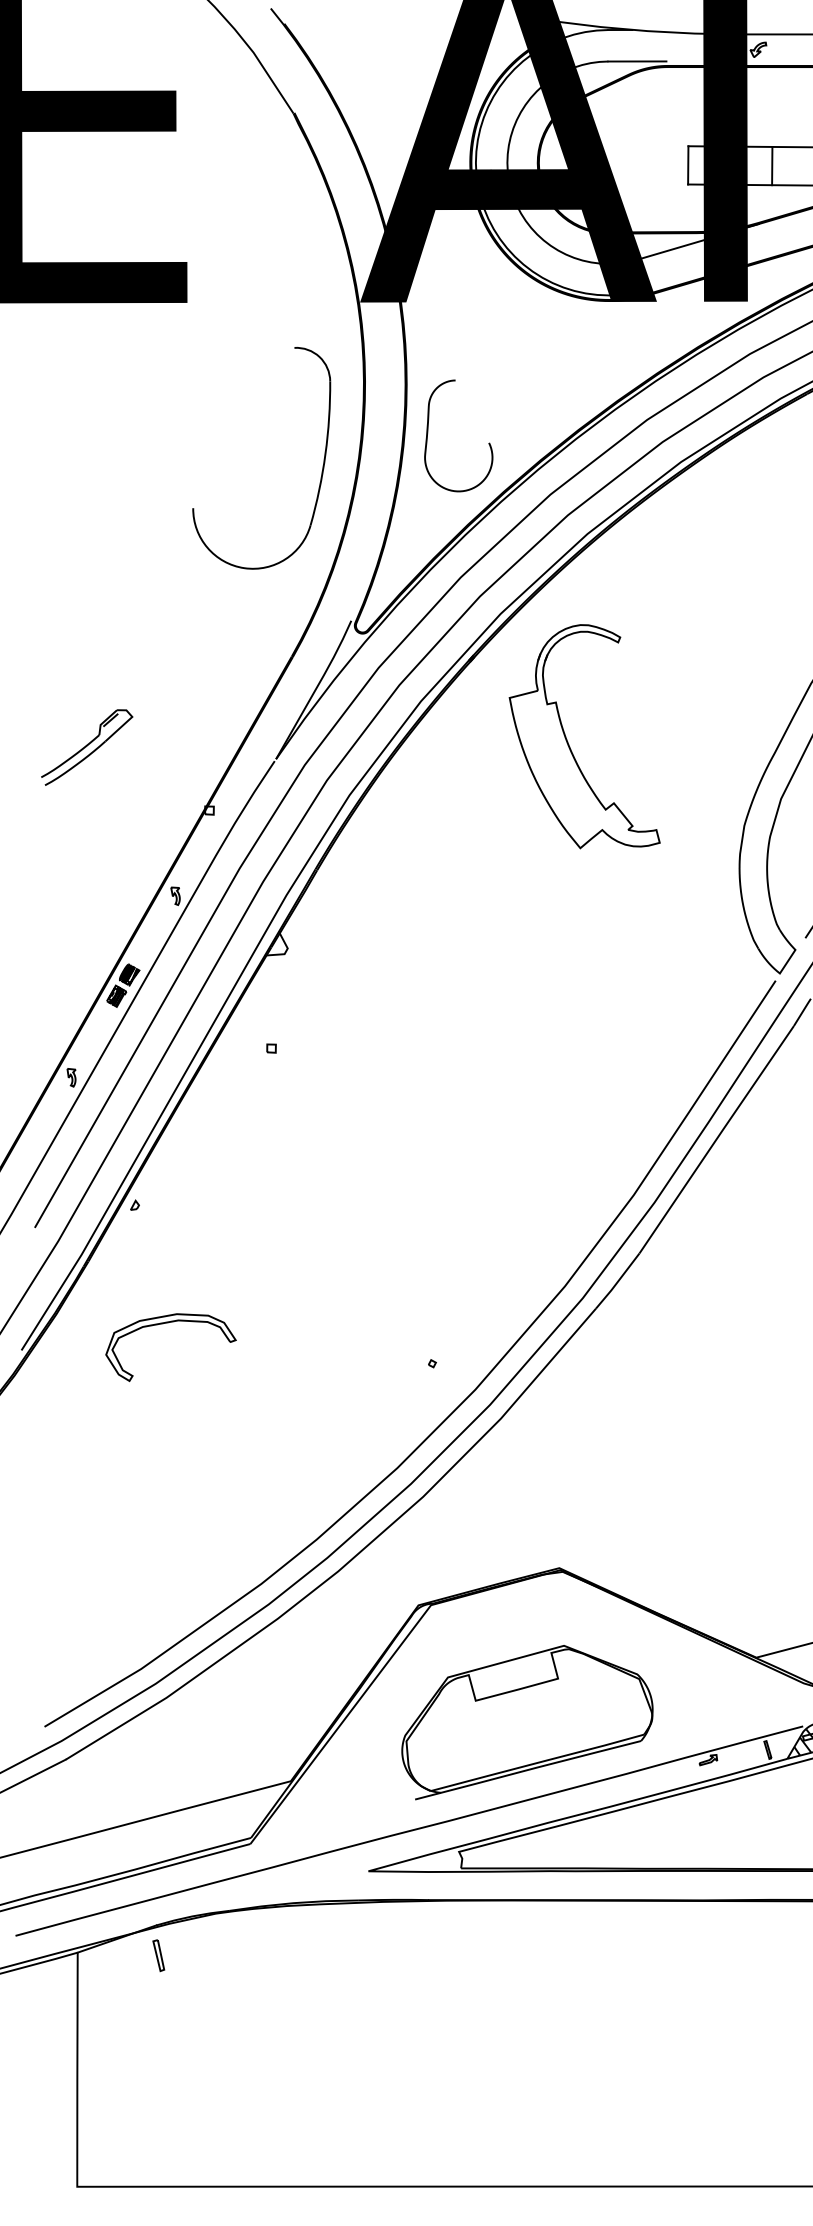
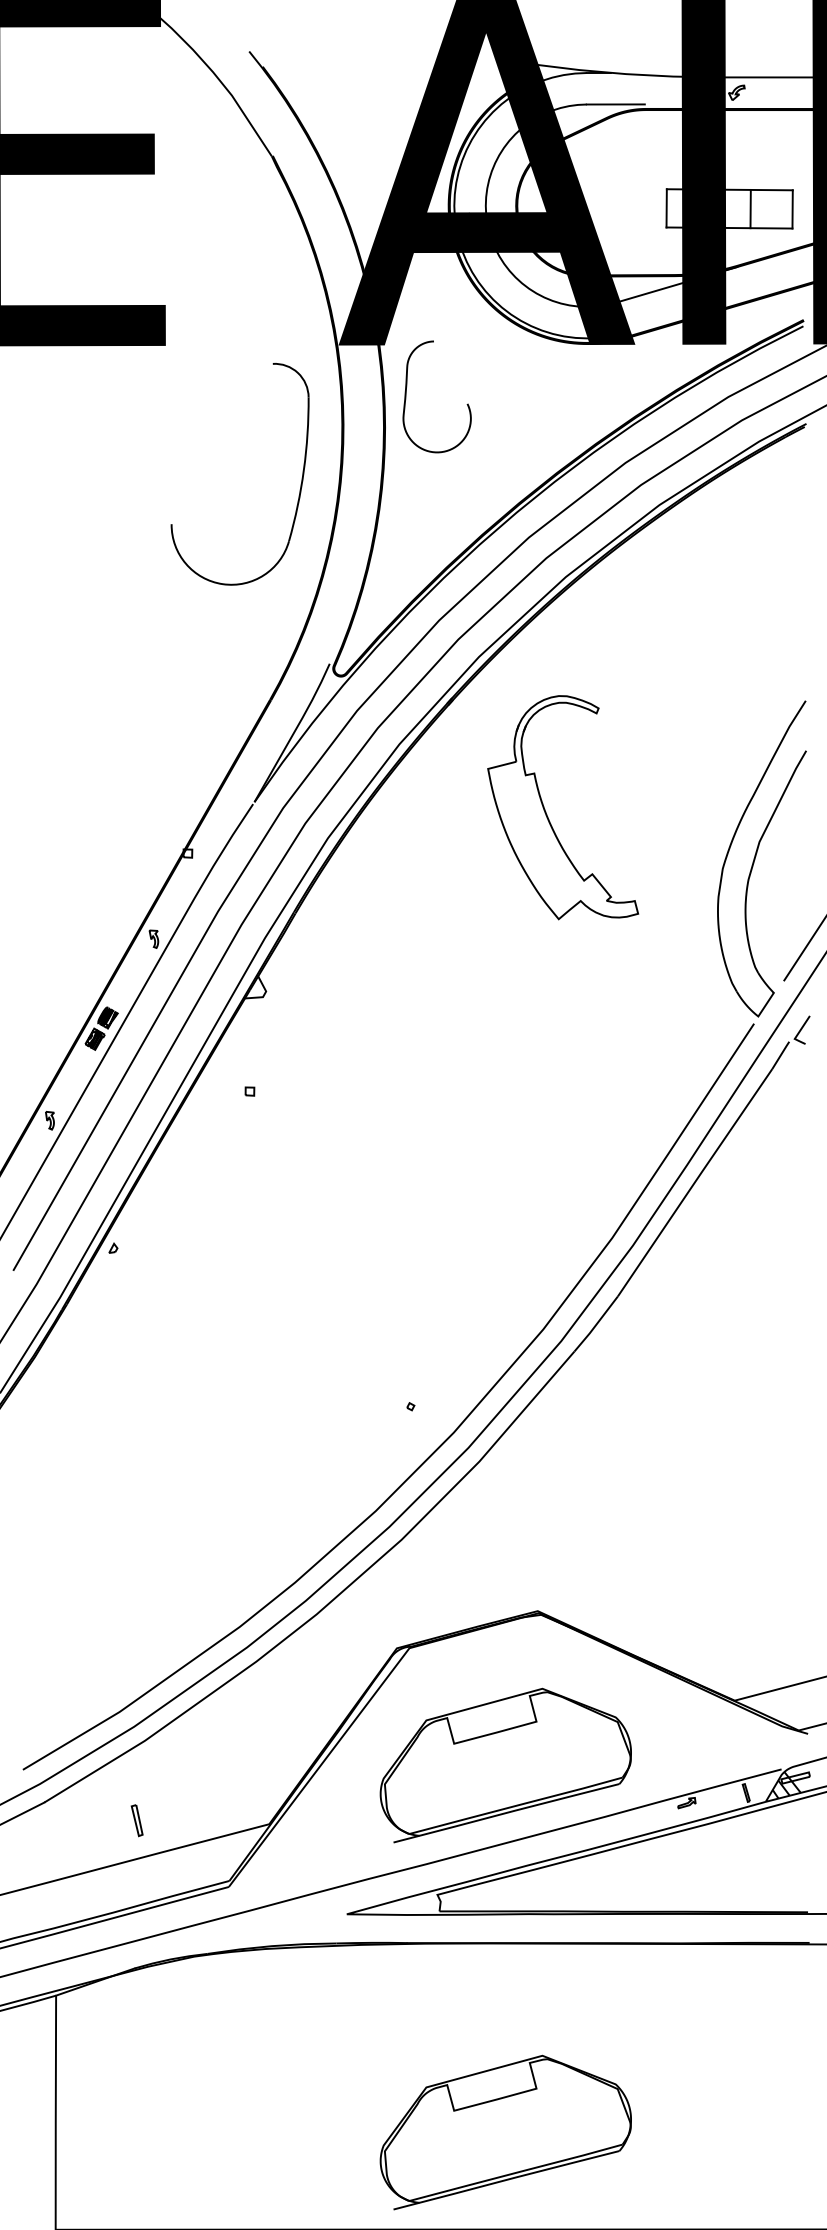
curve: (428, 435) -> (406, 396), moved
part: (322, 468) -> (300, 484), moved
part: (568, 740) -> (546, 811), moved
part: (87, 747) -> (65, 790), removed
part: (168, 1323) -> (146, 1366), removed
part: (158, 1955) -> (136, 1820), moved
part: (527, 2089) -> (505, 2132), added

